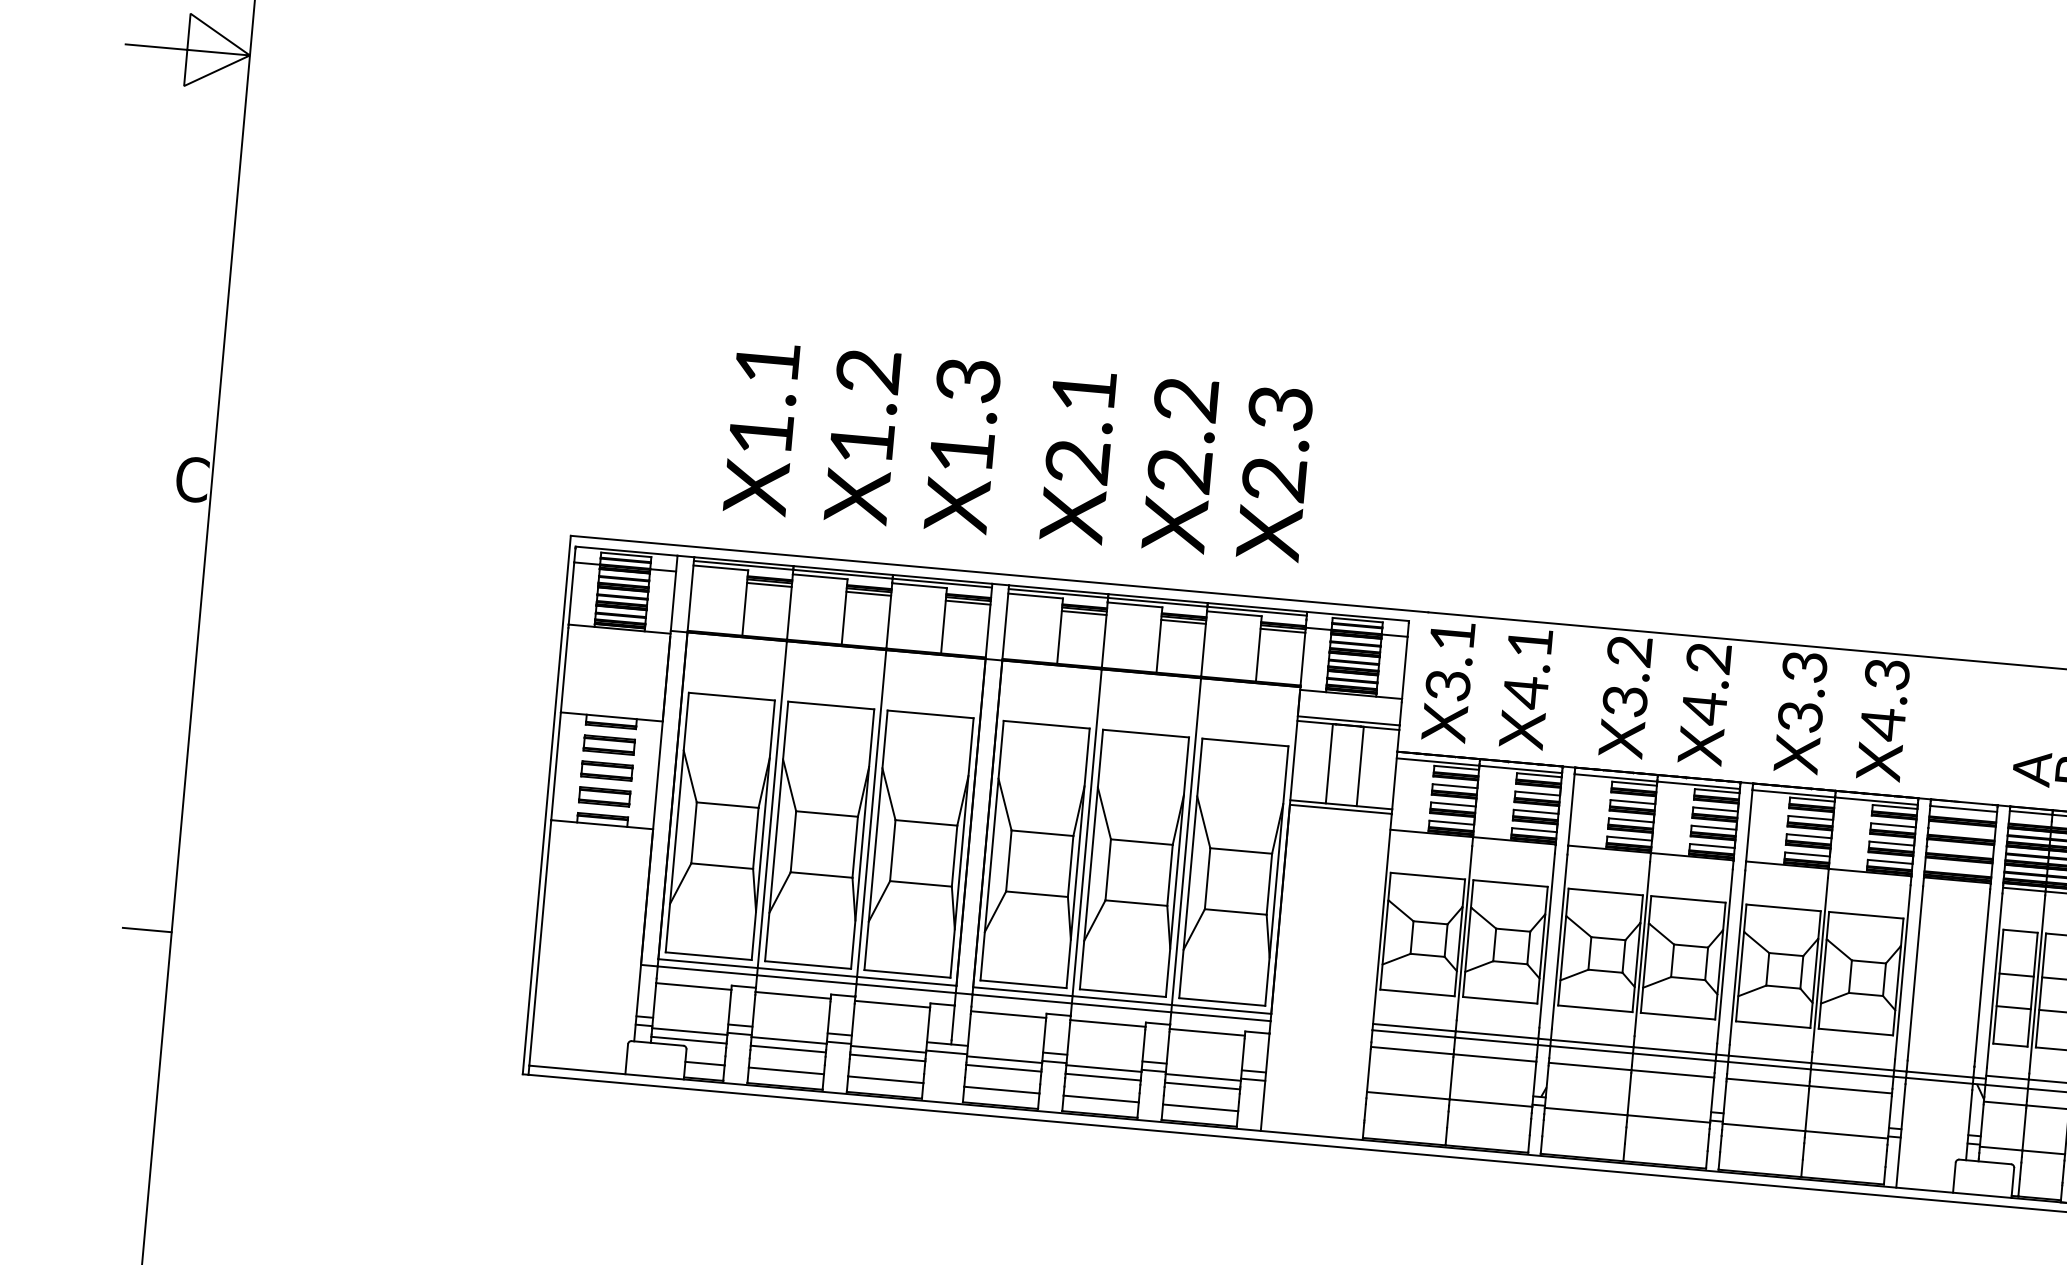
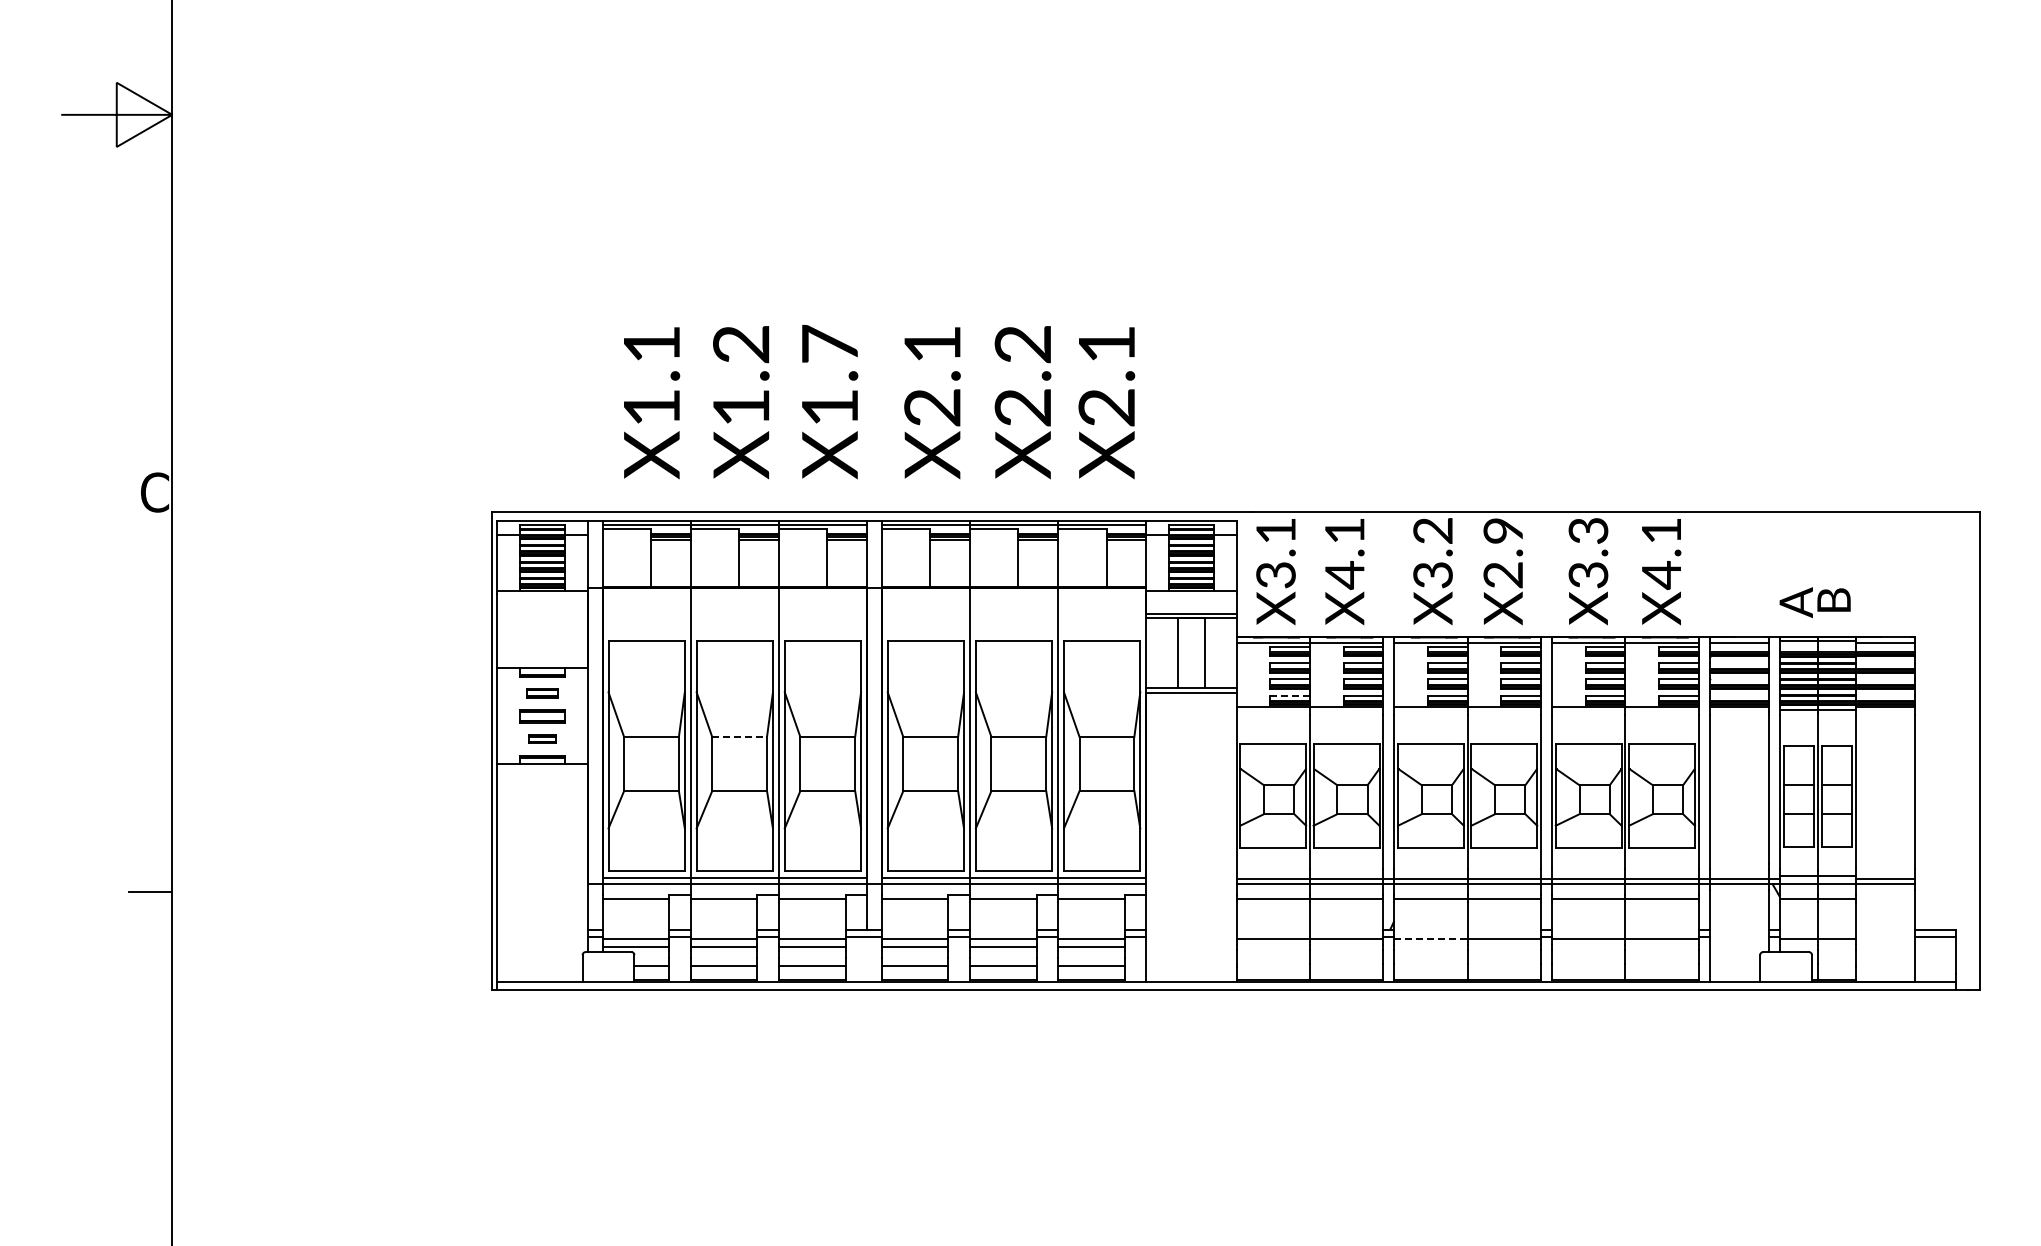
text: (967, 379) -> (829, 343), X1.3 -> X1.7
text: (1280, 408) -> (1106, 344), X2.3 -> X2.1
text: (1887, 673) -> (1661, 530), X4.3 -> X4.1
text: (1705, 685) -> (1502, 554), X4.2 -> X2.9
part: (609, 745) -> (542, 693), size x0.7
part: (604, 797) -> (542, 739), size x0.6
line: (828, 813) -> (740, 736), solid -> dashed
line: (1452, 822) -> (1290, 695), solid -> dashed
line: (1585, 1111) -> (1430, 939), solid -> dashed

